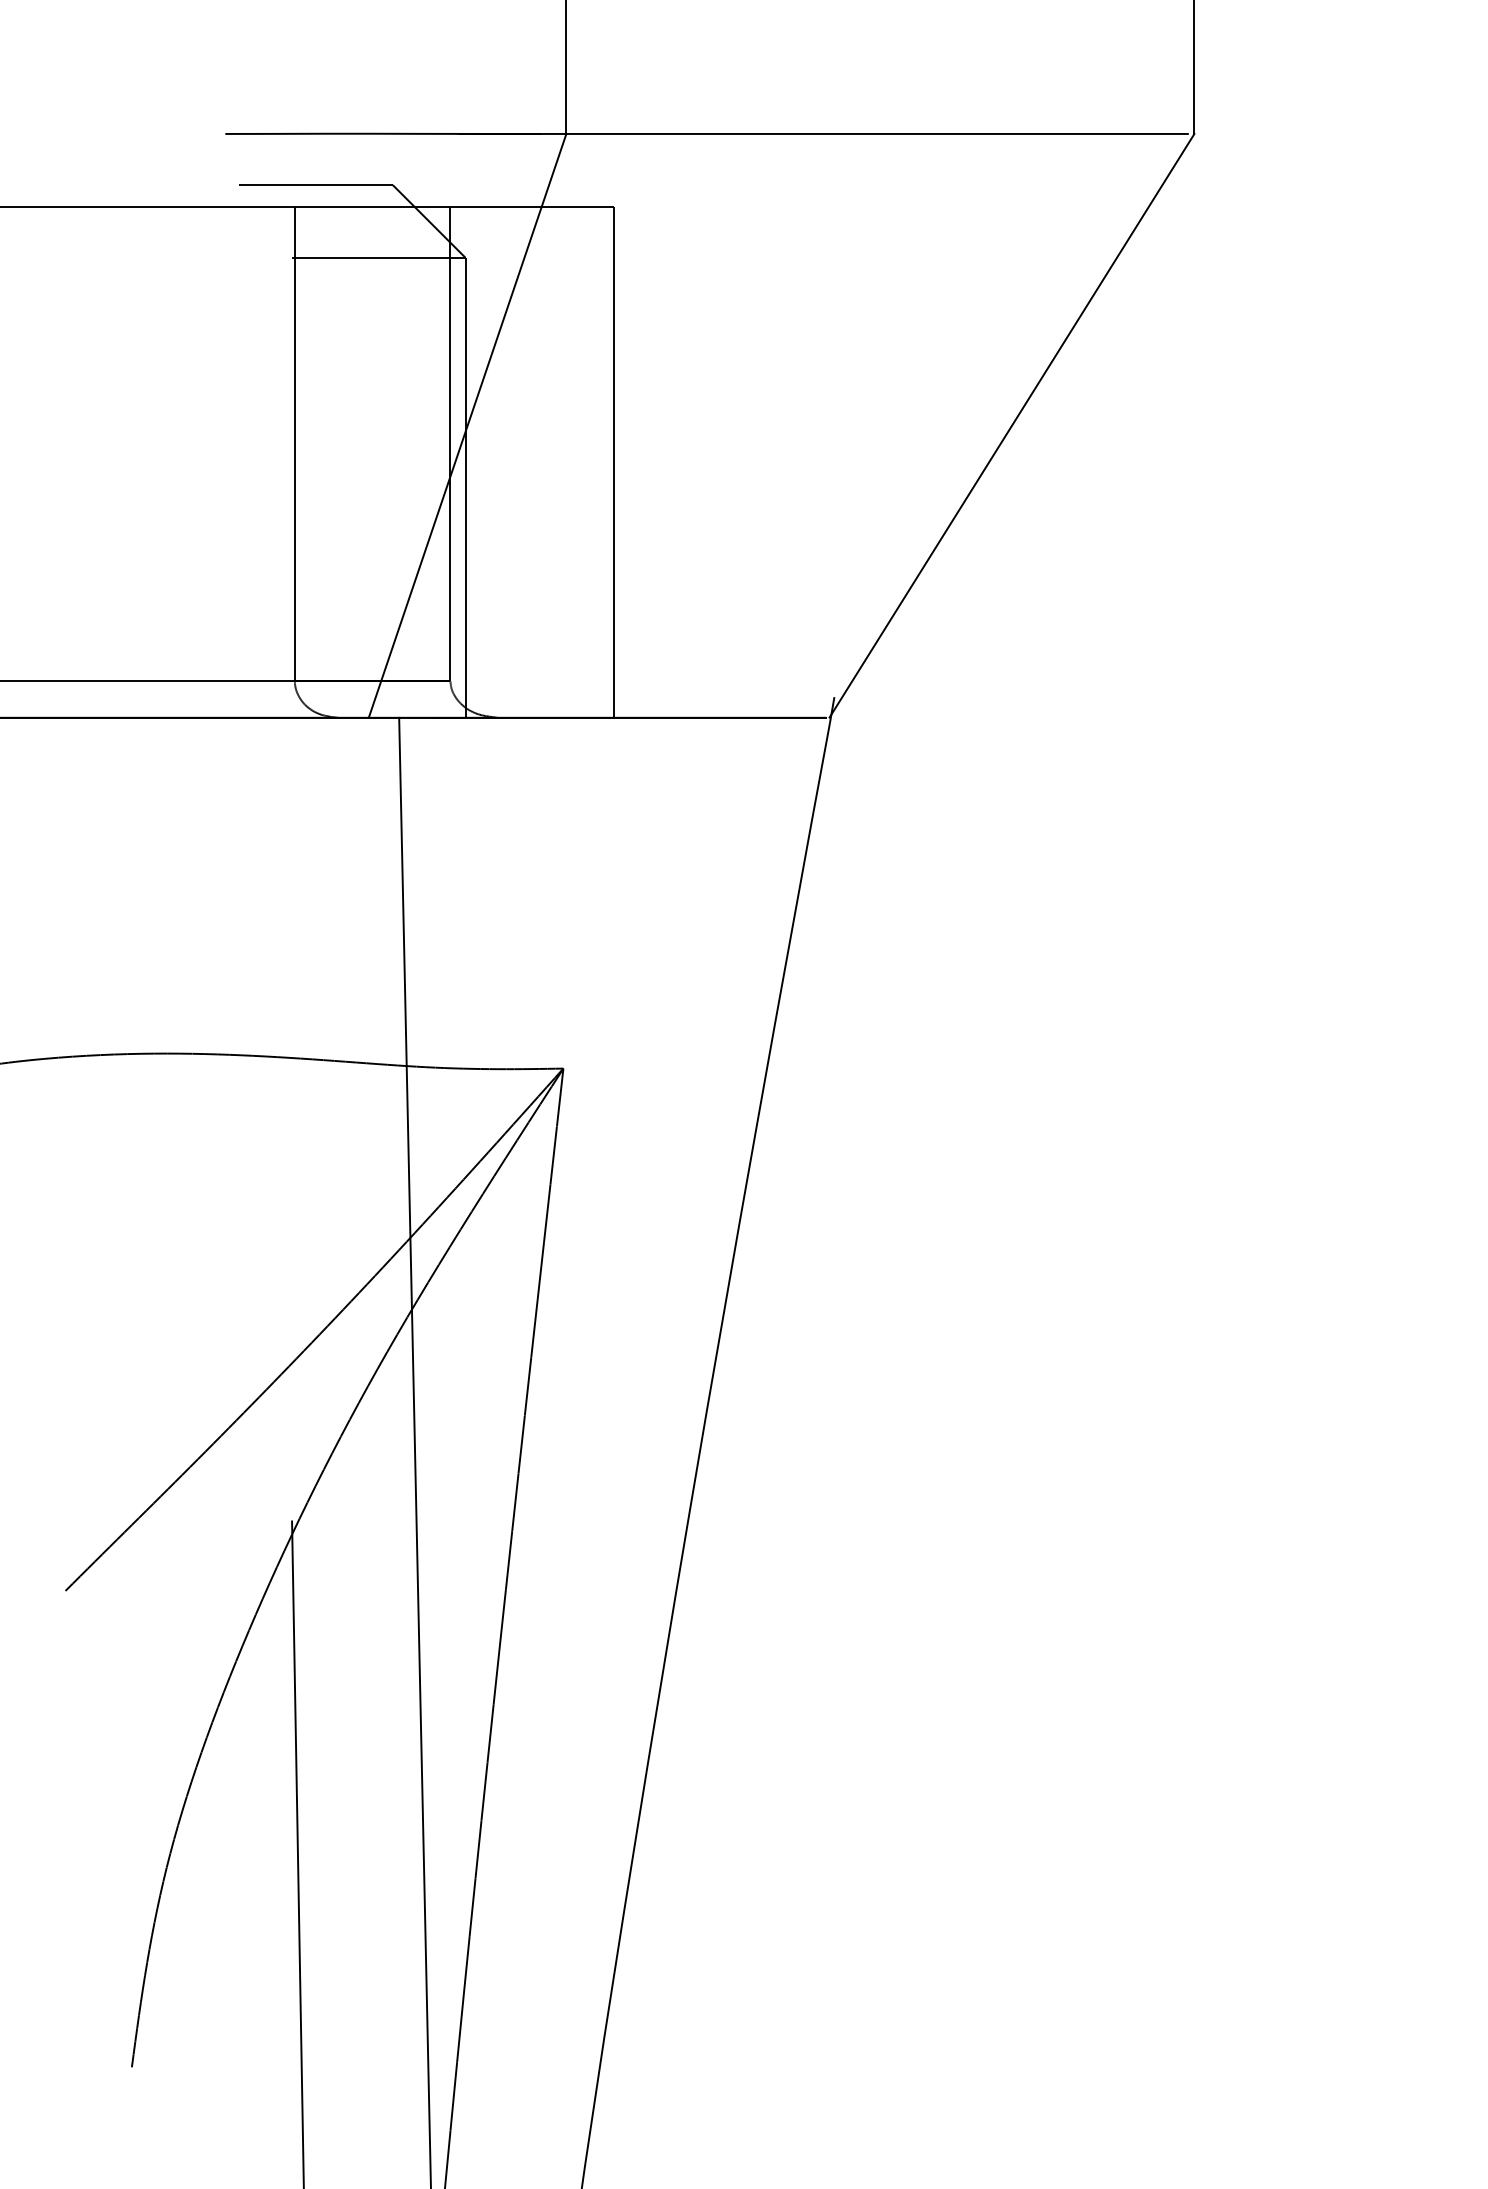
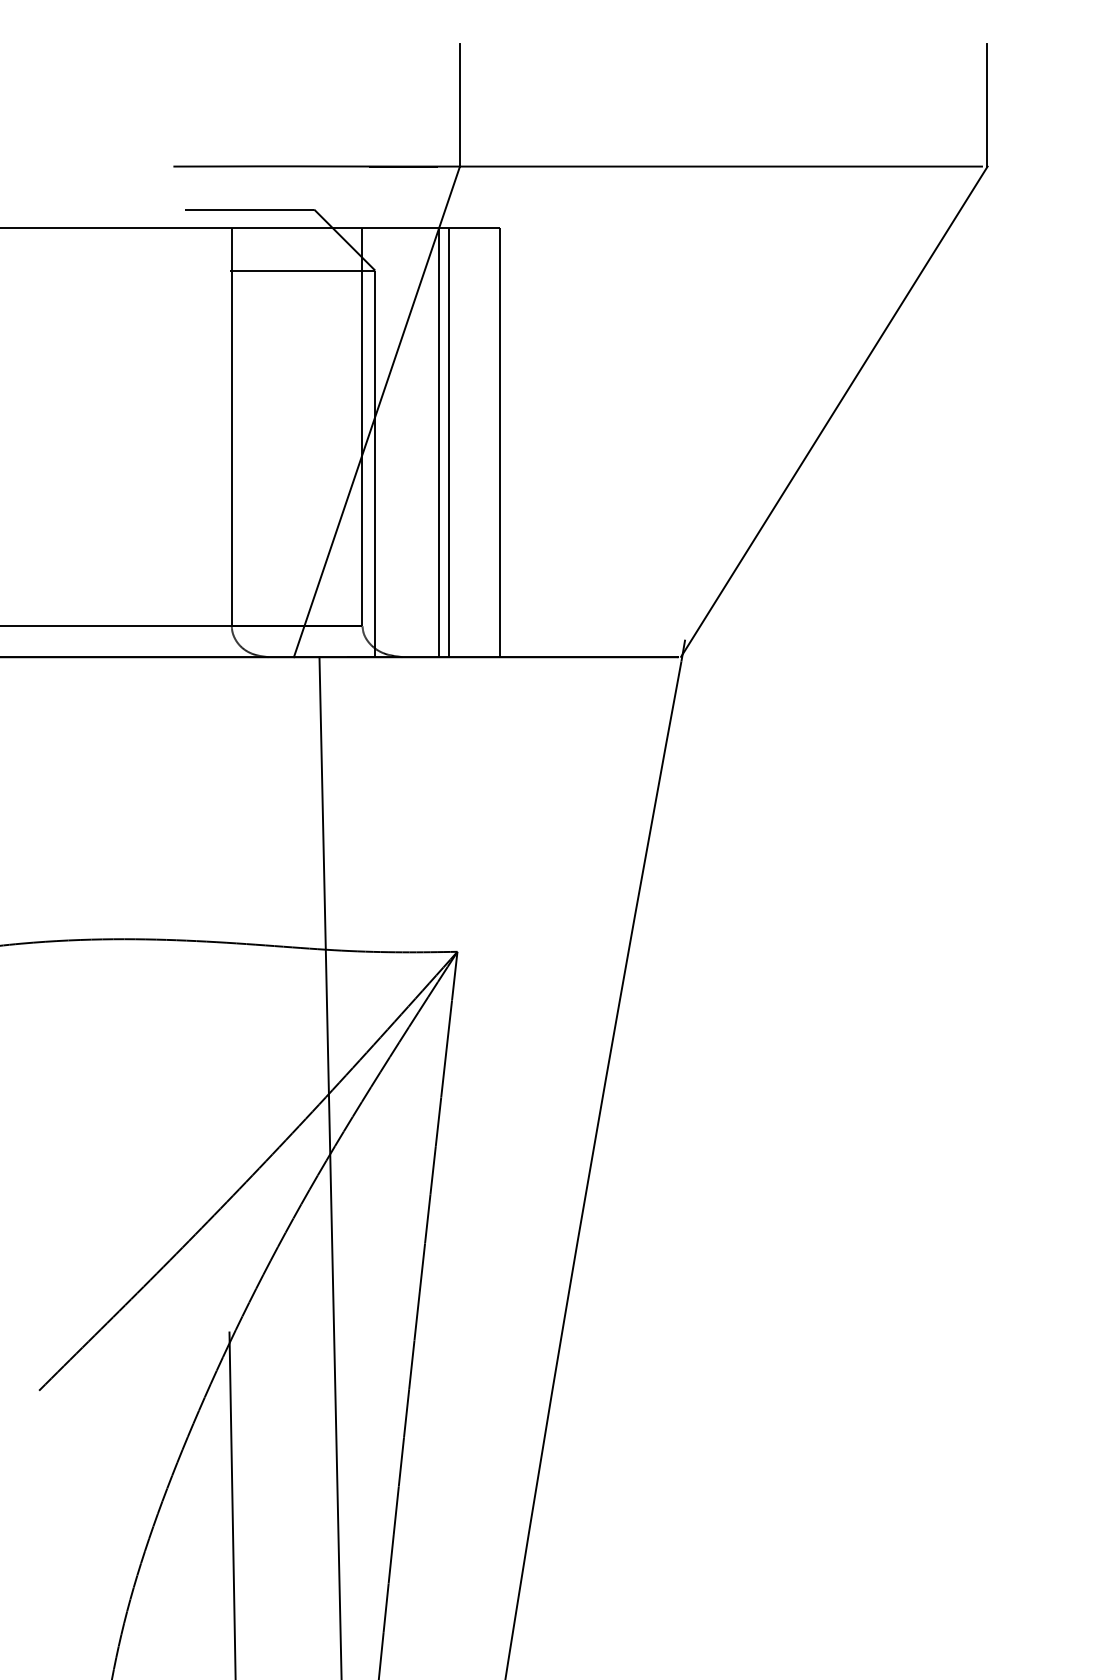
line: (541, 462) -> (439, 442), added
line: (553, 462) -> (449, 442), added

